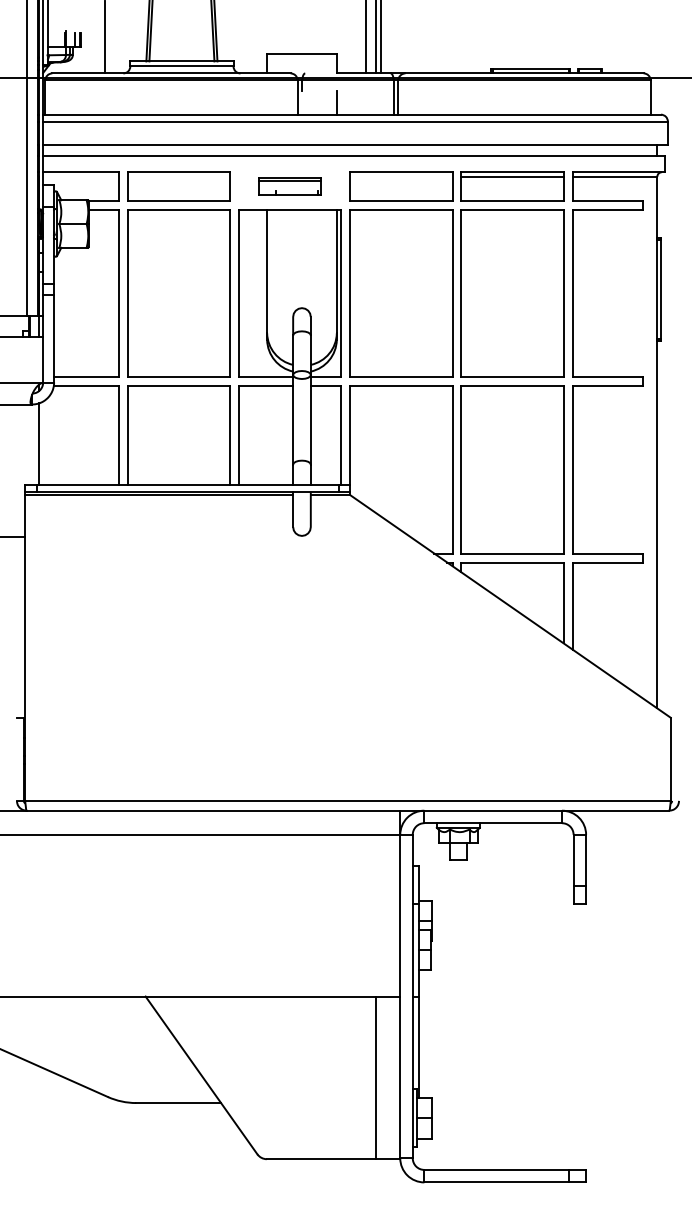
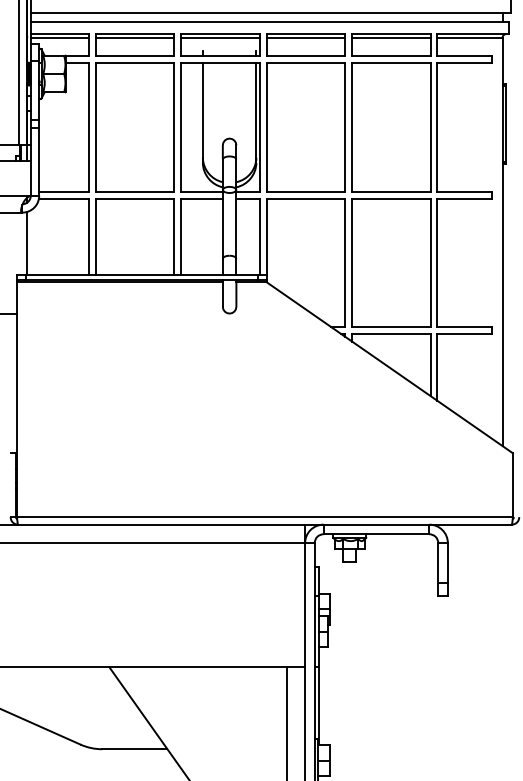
line: (81, 176) -> (60, 37), added
line: (178, 176) -> (134, 37), added
line: (401, 176) -> (306, 37), added
part: (289, 186) -> (220, 45), size x1.67

